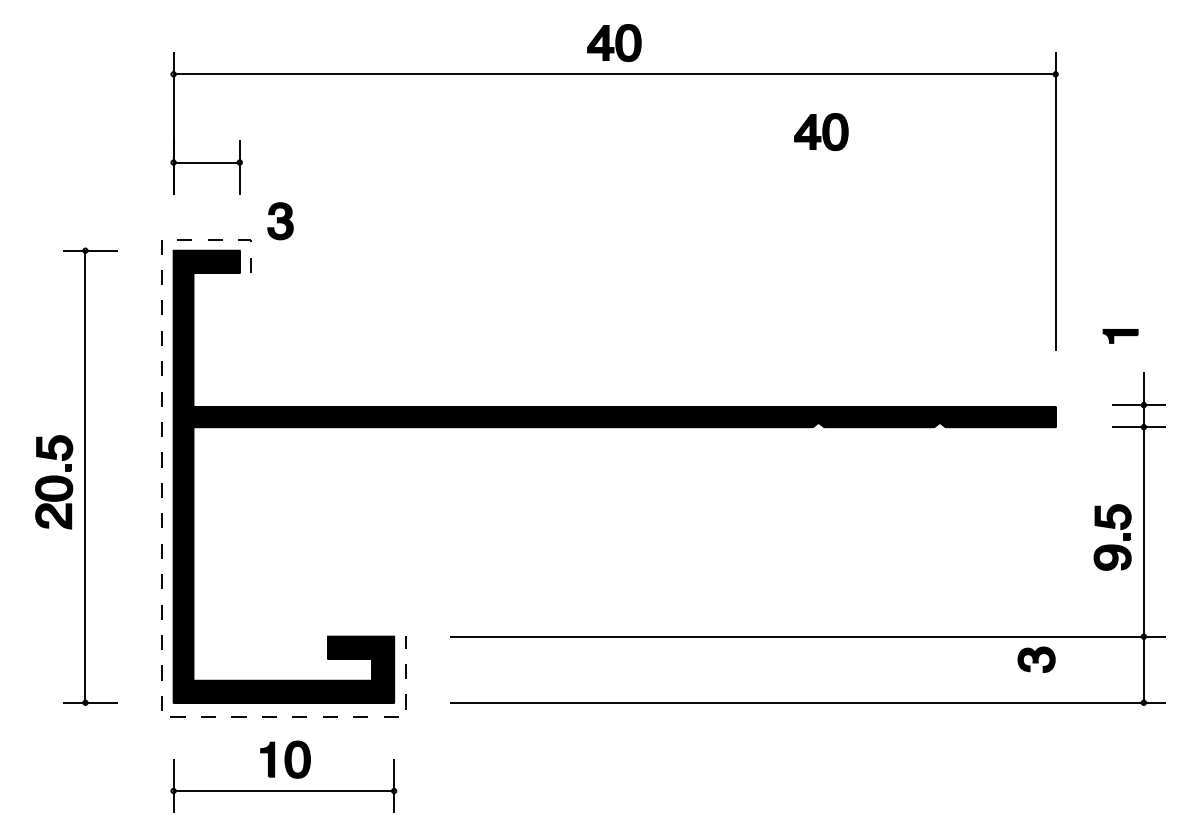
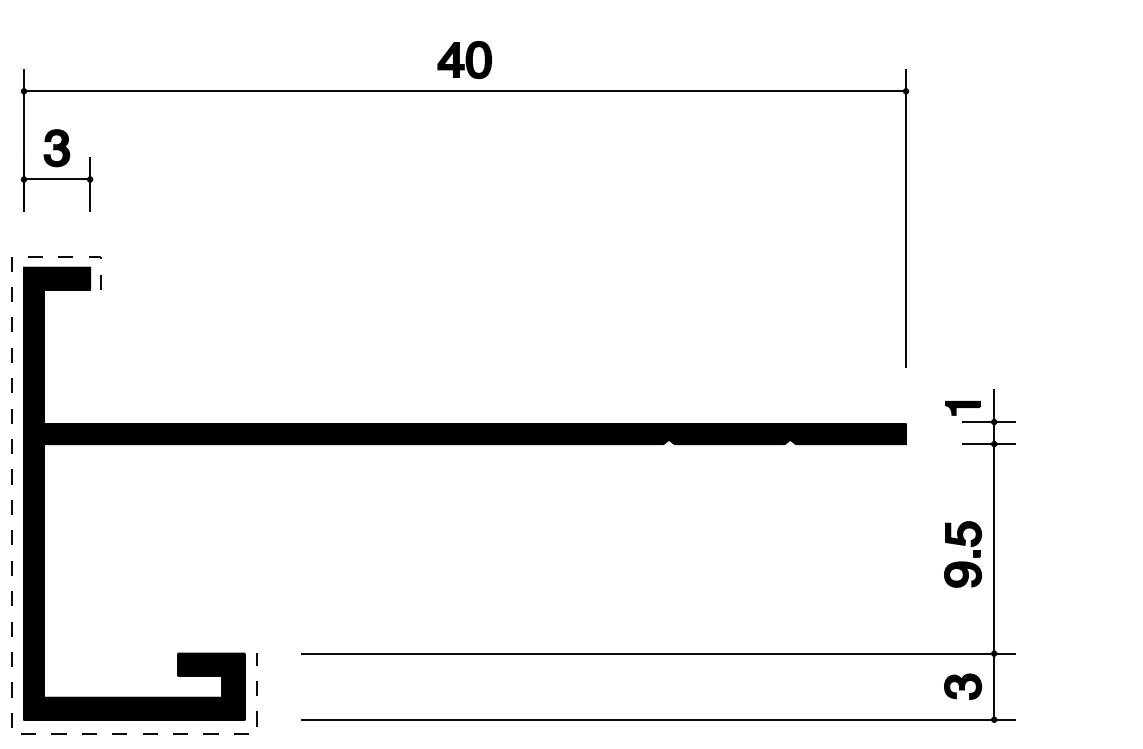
part: (821, 131) -> (671, 148), removed
part: (280, 221) -> (56, 148), moved
part: (1120, 336) -> (962, 408), moved
part: (1036, 659) -> (962, 686), moved

